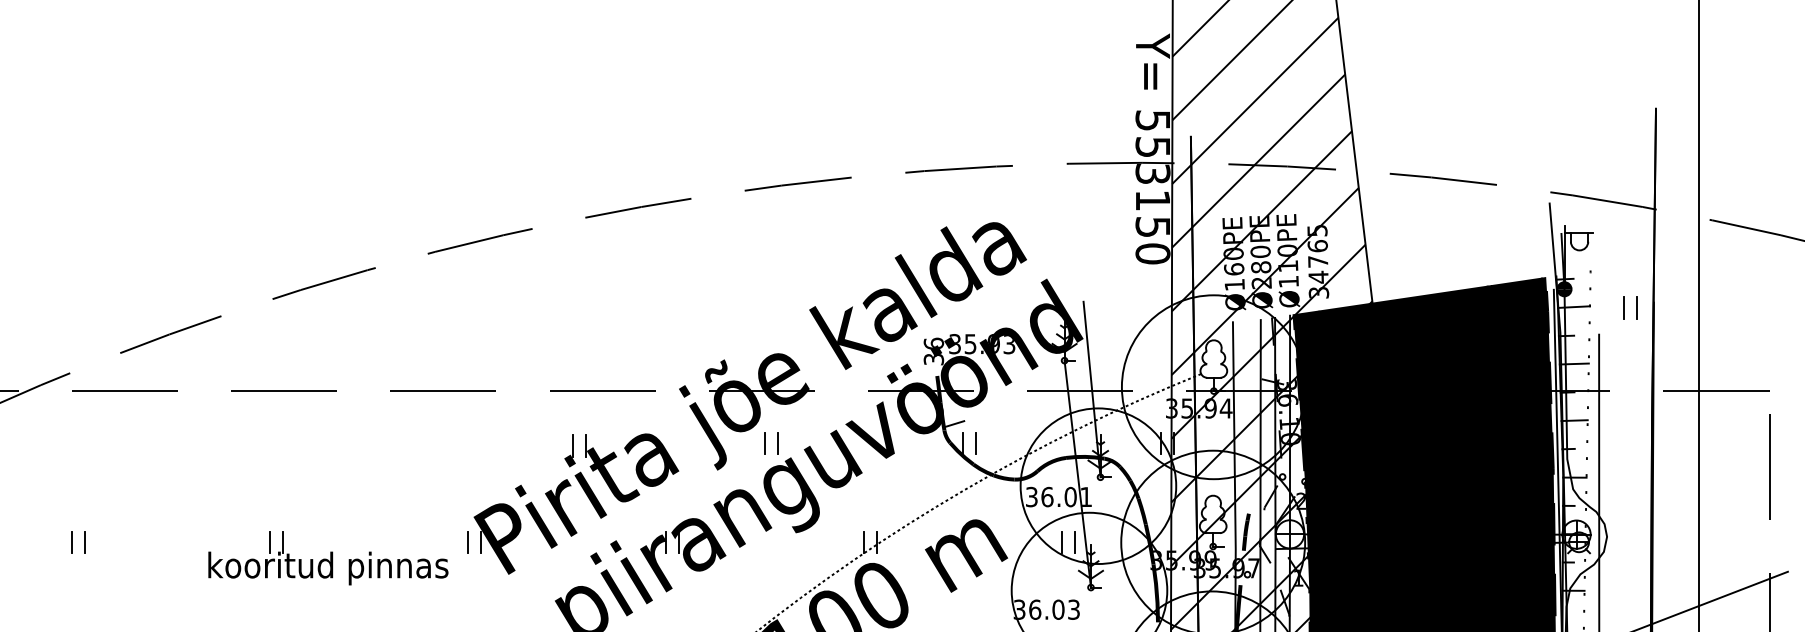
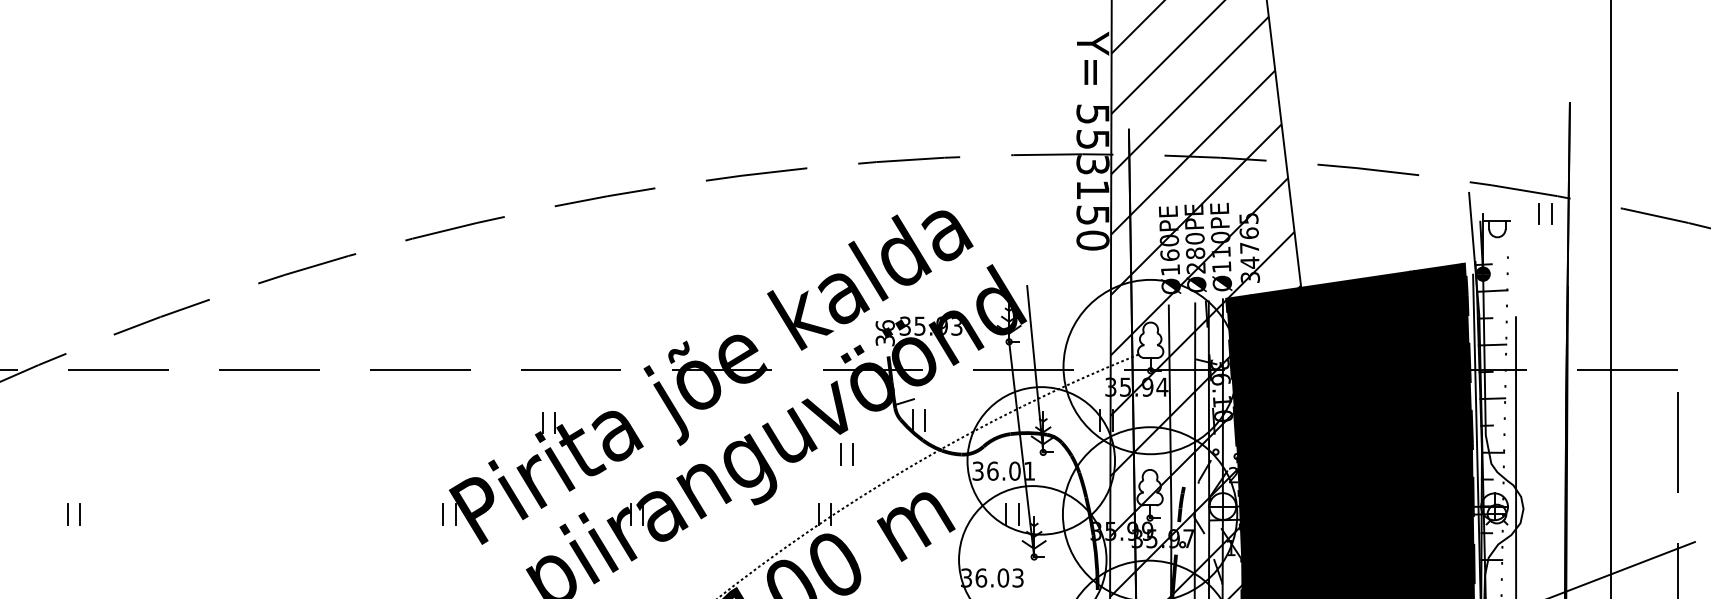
part: (1630, 307) -> (1545, 213), moved
part: (770, 443) -> (846, 454), moved
part: (327, 557) -> (310, 528), removed

